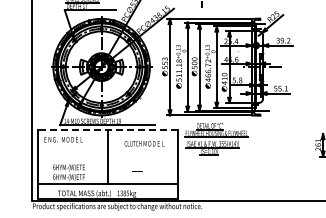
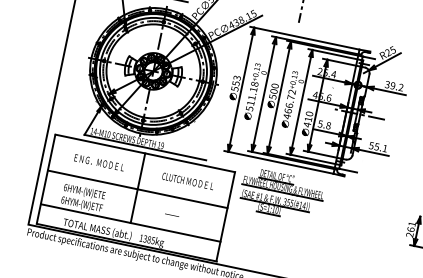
line: (108, 129) -> (145, 153), dashed -> solid
text: (63, 139) -> (99, 162), moved
line: (108, 157) -> (138, 189), added

